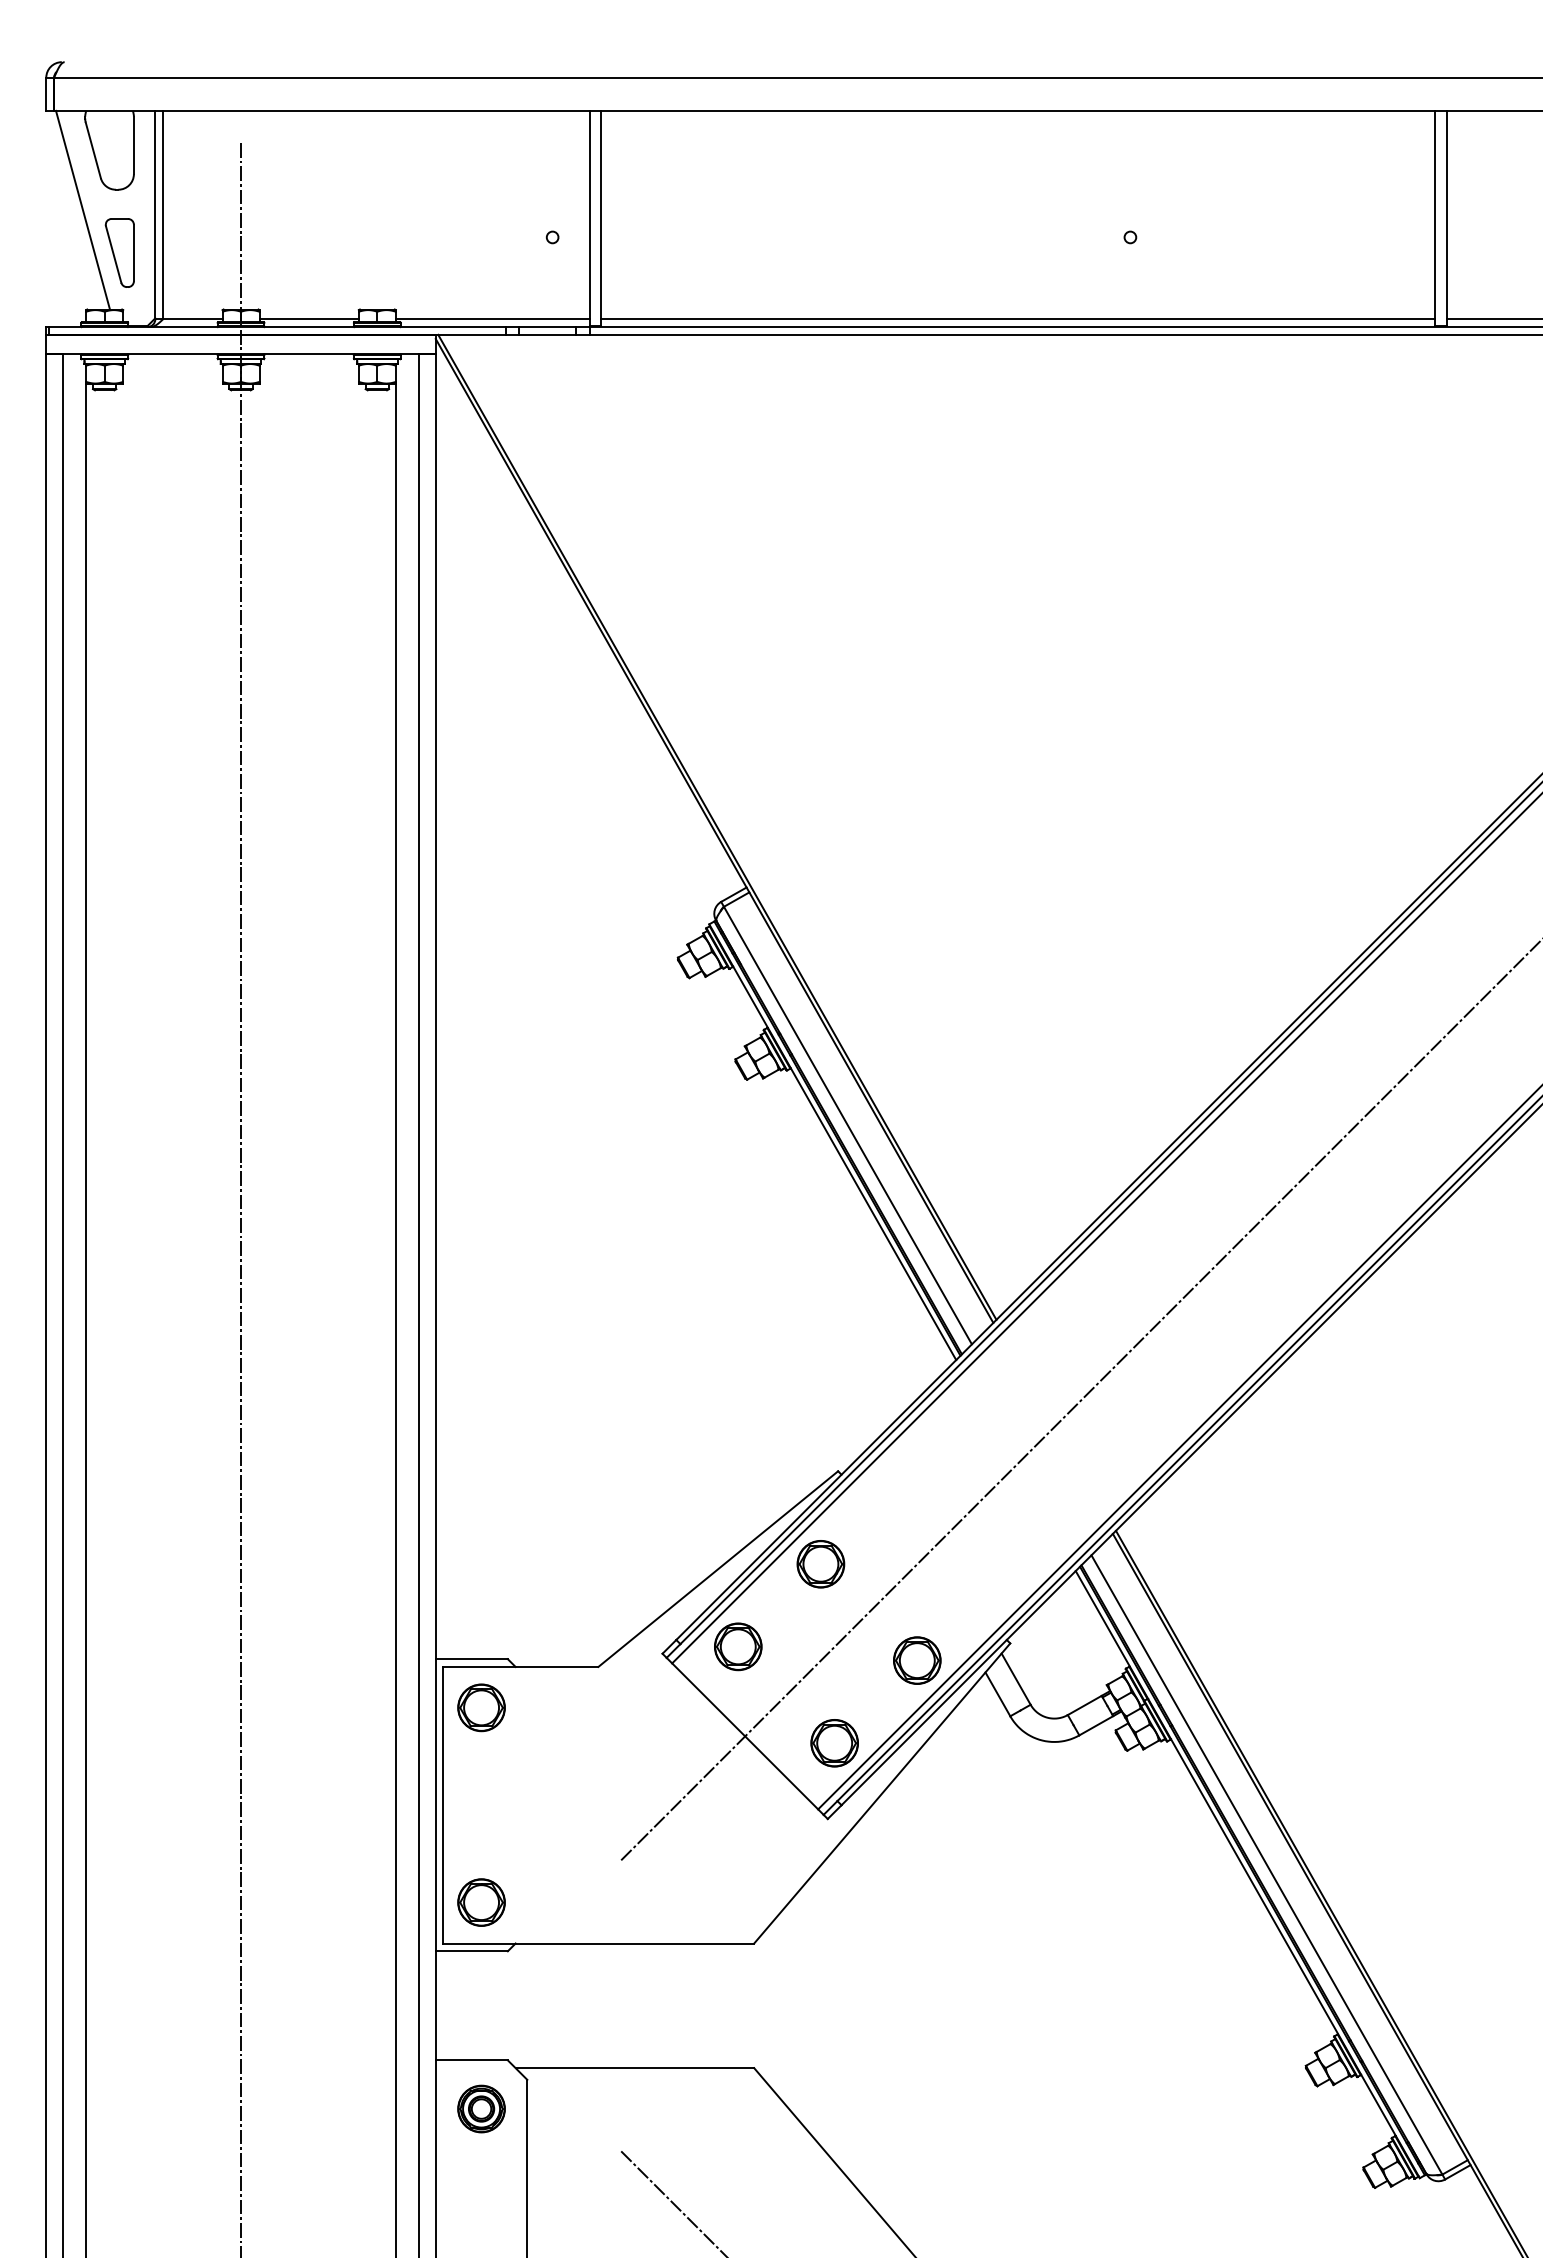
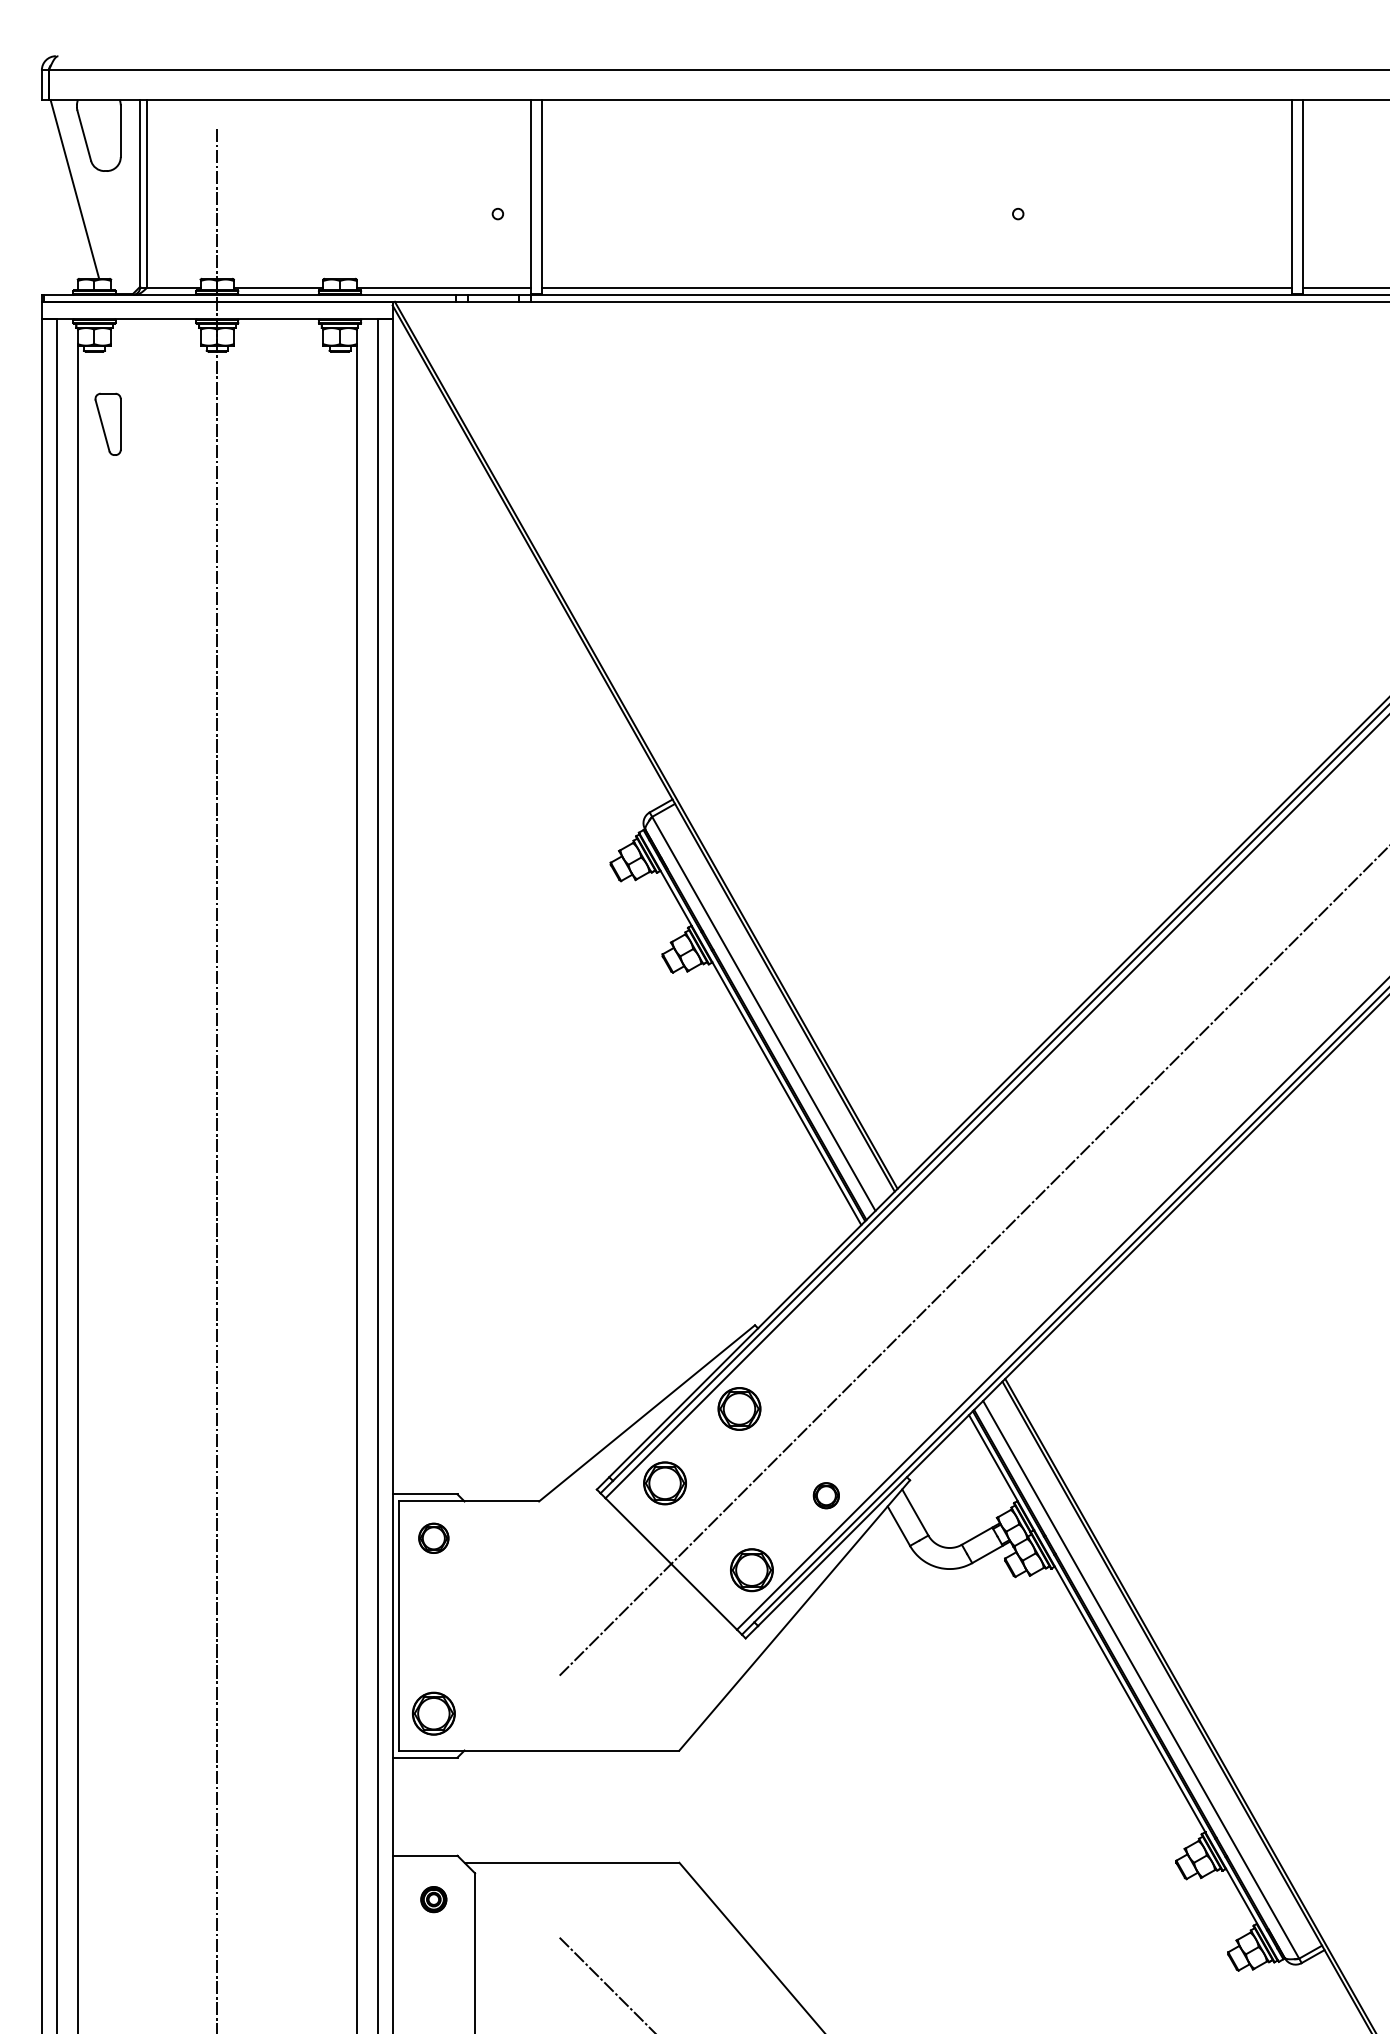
part: (119, 252) -> (107, 423), moved
part: (917, 1660) -> (826, 1495), size x0.6
part: (481, 1707) -> (433, 1537), size x0.7
part: (481, 2108) -> (433, 1899), size x0.6

